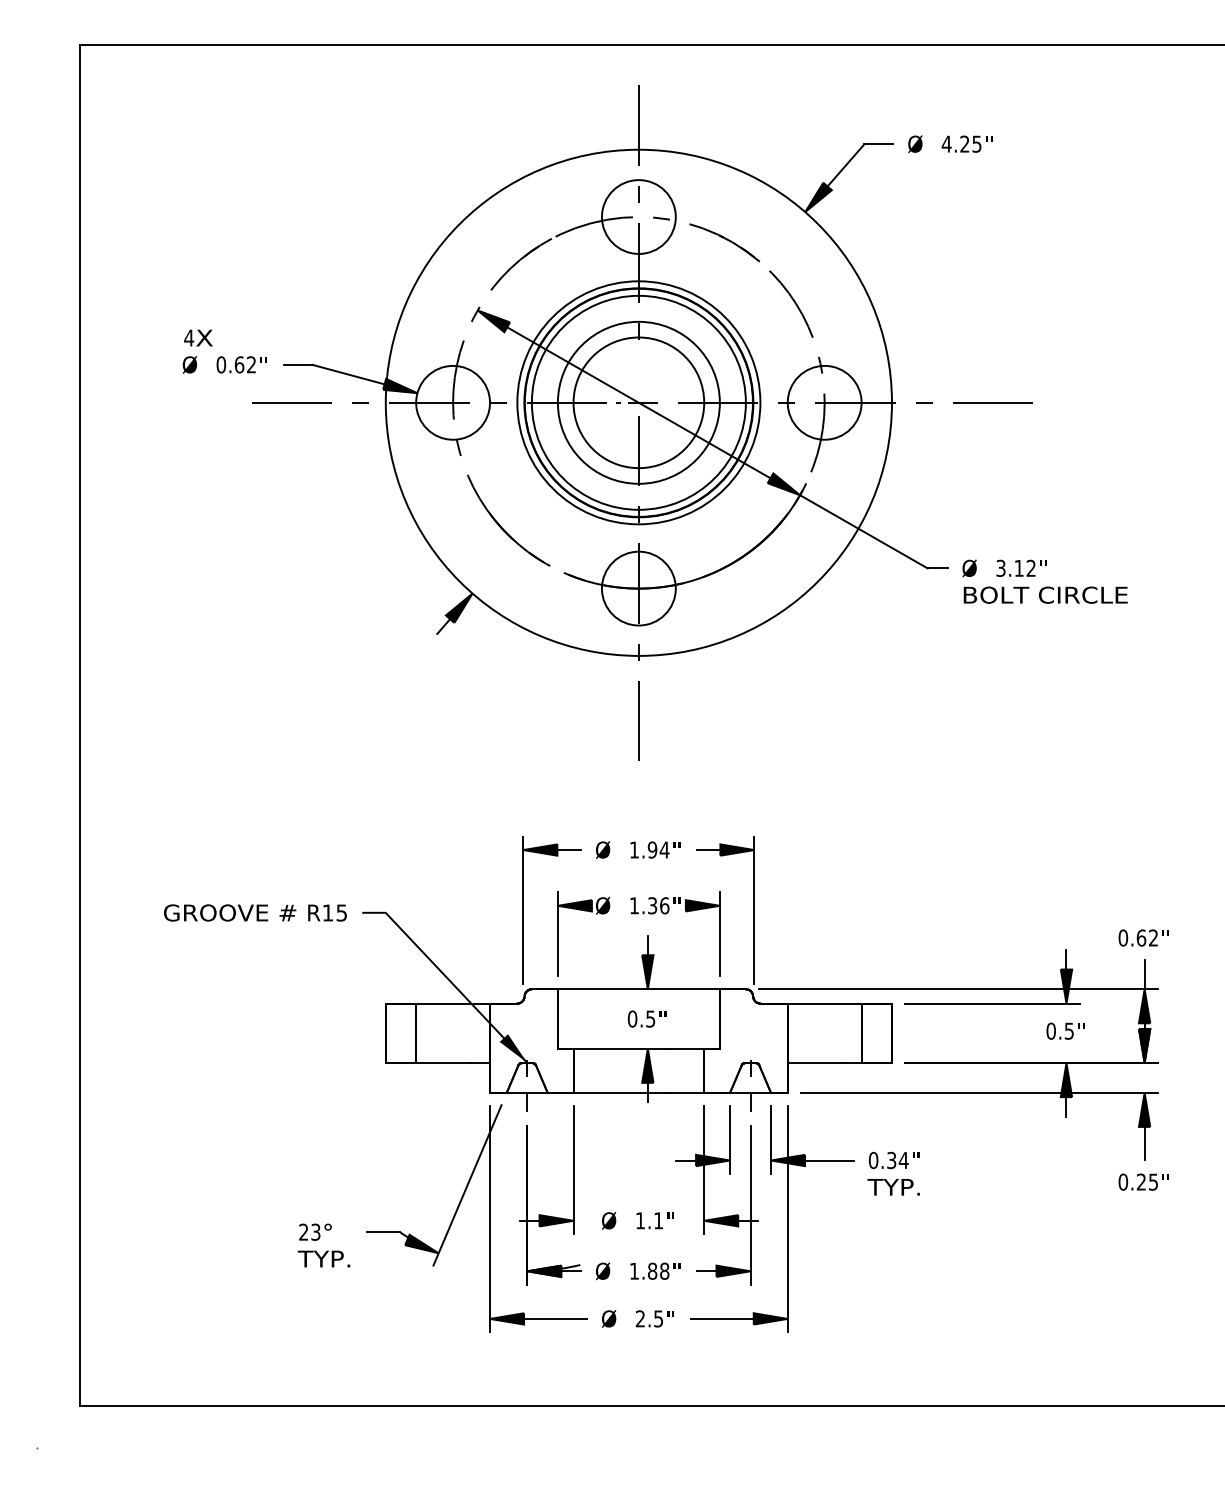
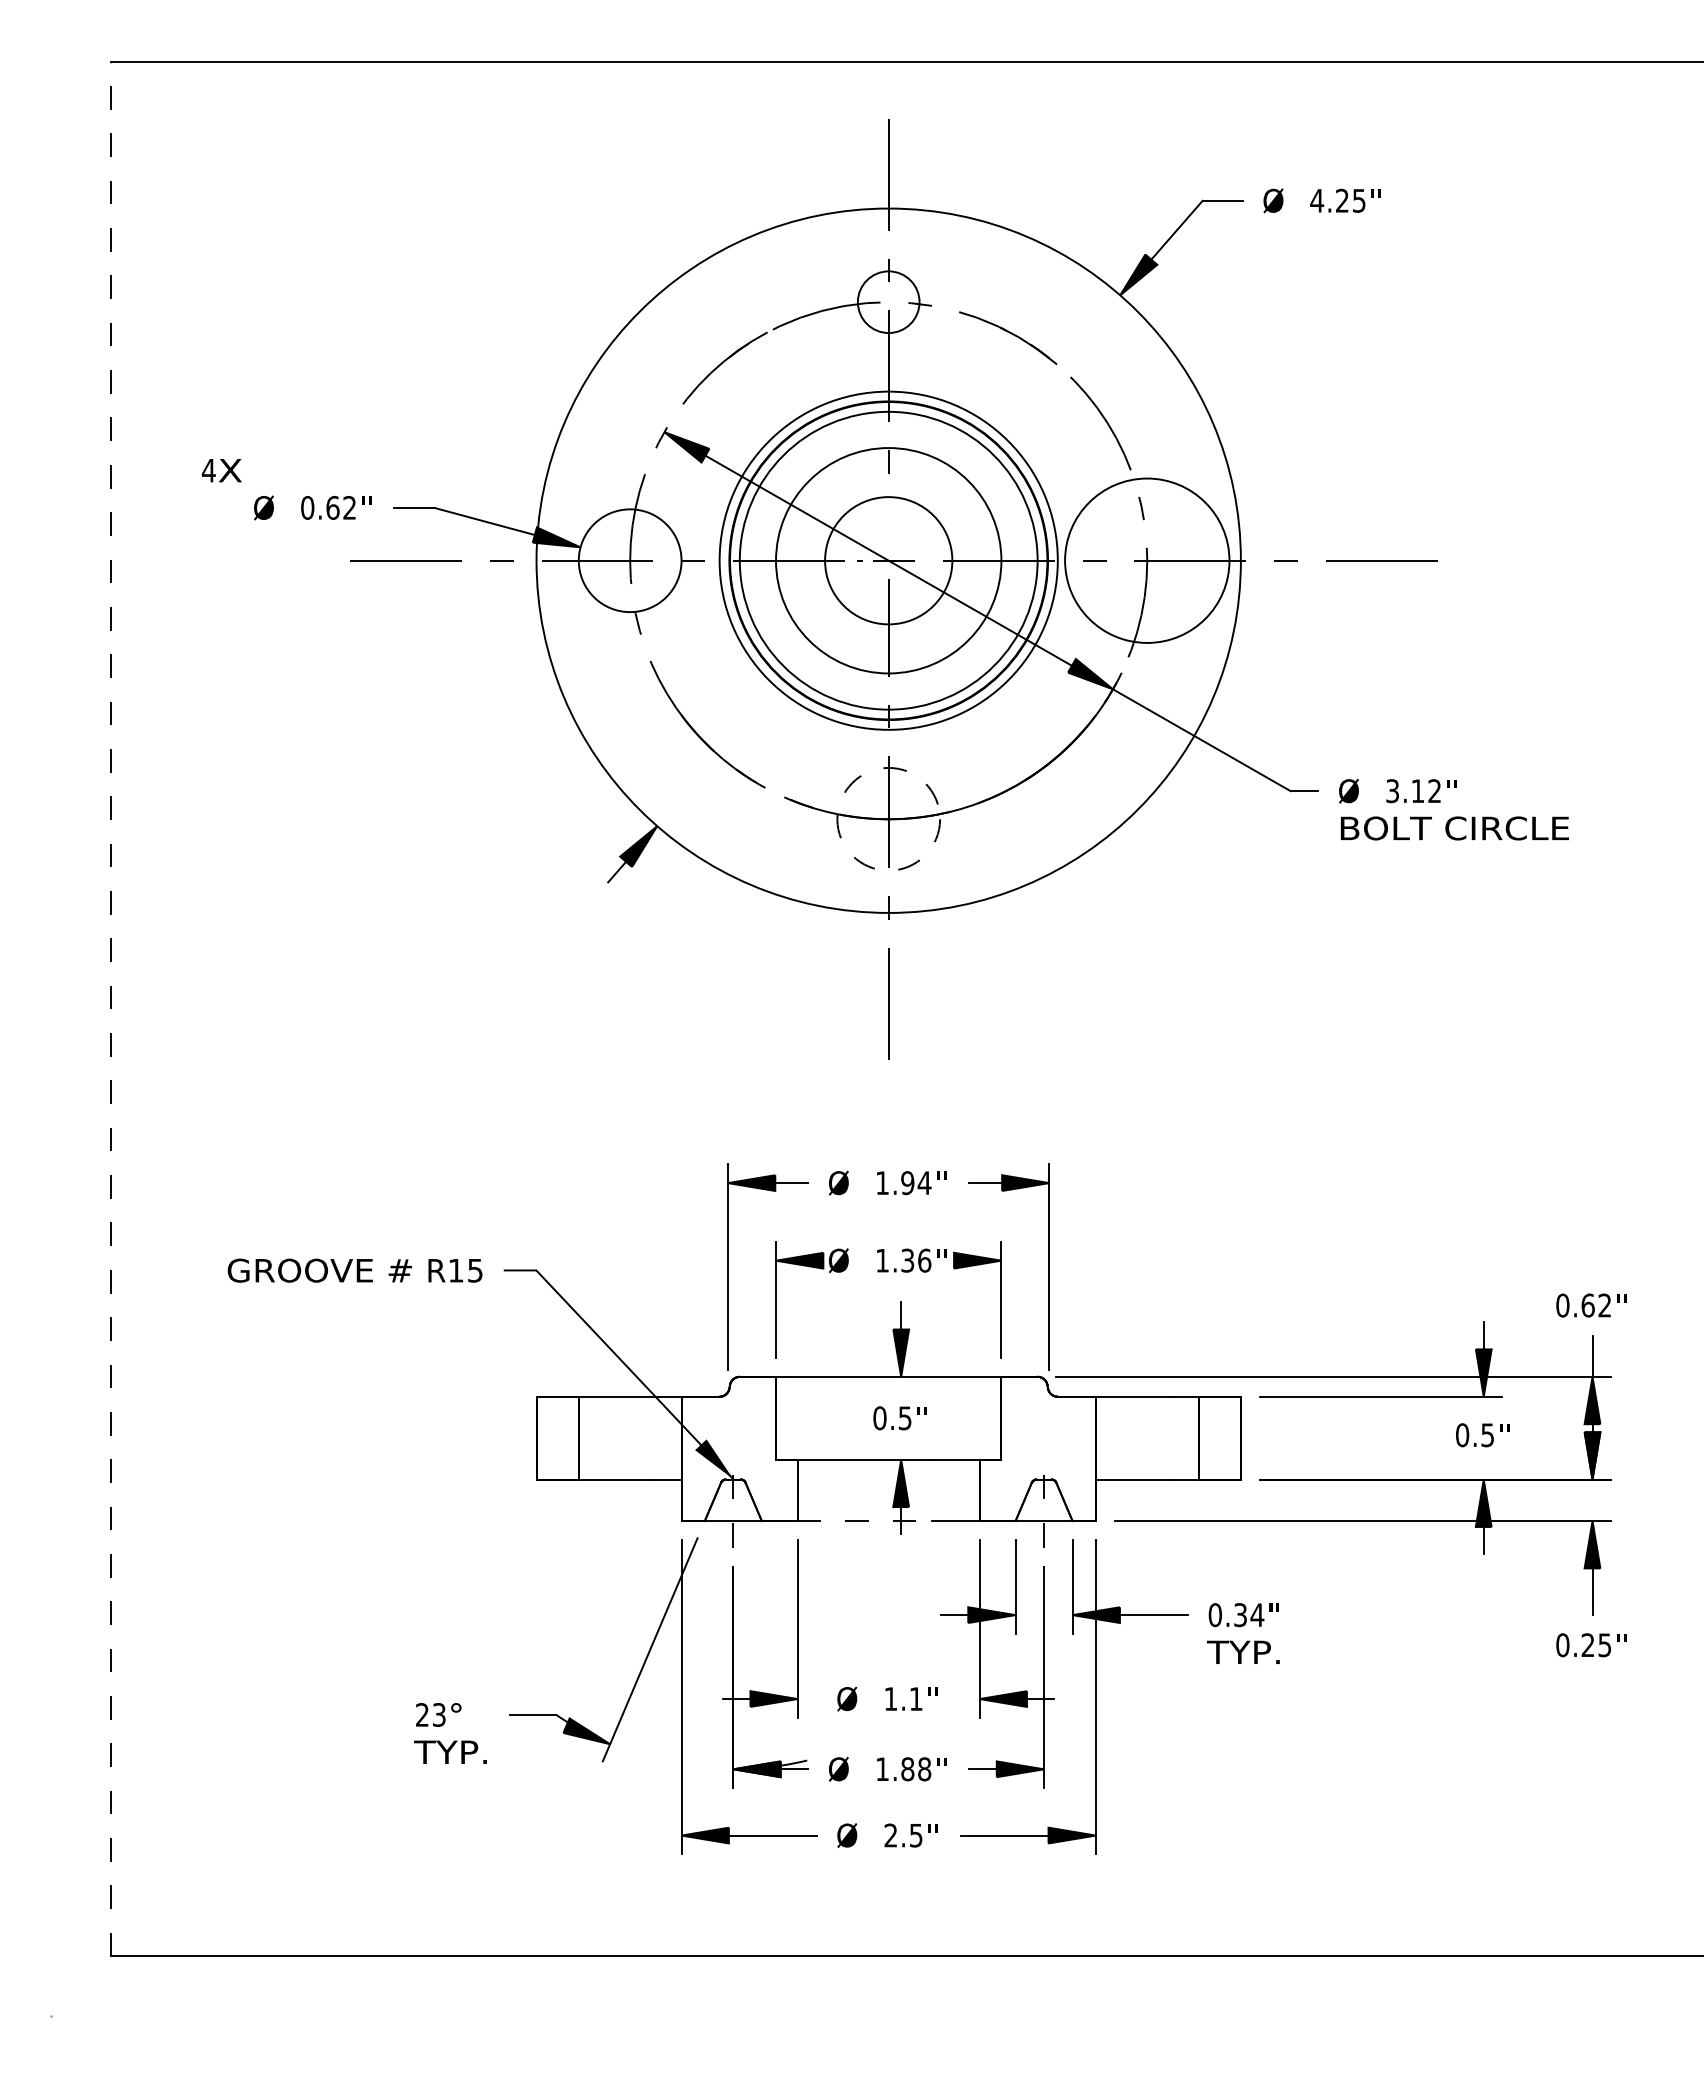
circle: (638, 216) -> (888, 301), size x0.6
text: (198, 337) -> (221, 470), moved
circle: (638, 402) -> (888, 560), size x0.7
circle: (824, 402) -> (1146, 560), size x1.6
circle: (638, 588) -> (888, 818), solid -> dashed
line: (79, 724) -> (110, 1008), solid -> dashed
line: (622, 1093) -> (865, 1521), solid -> dashed

